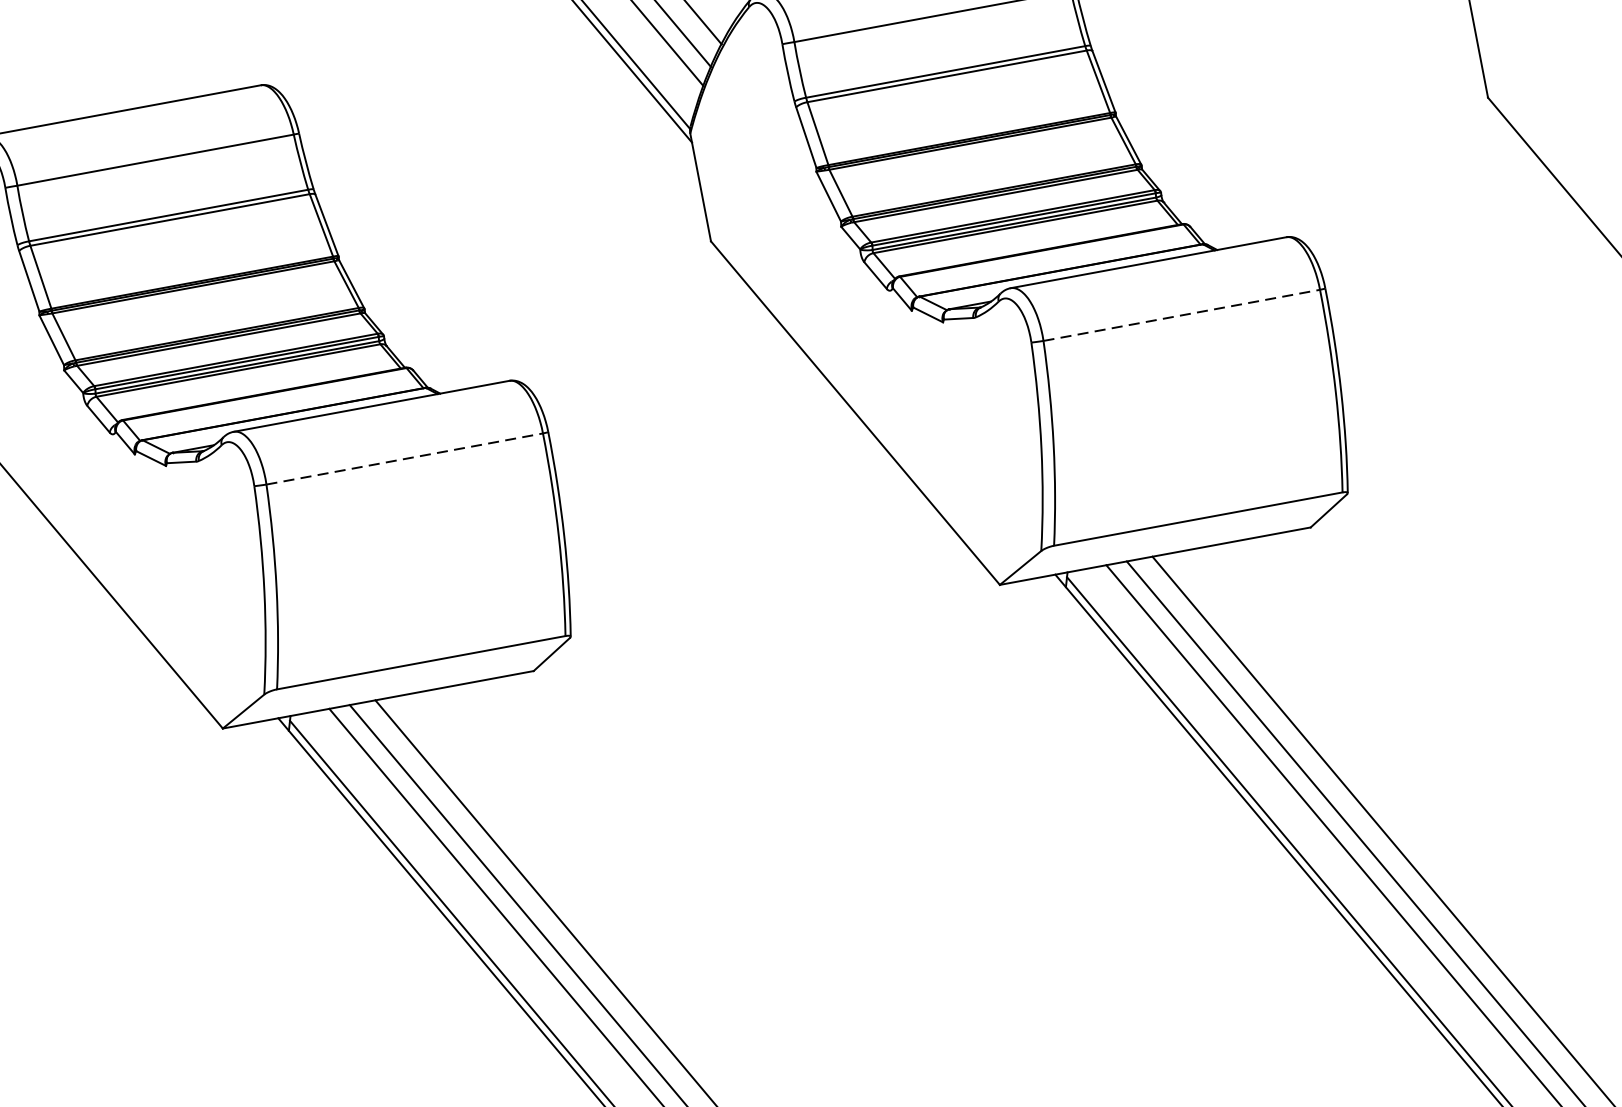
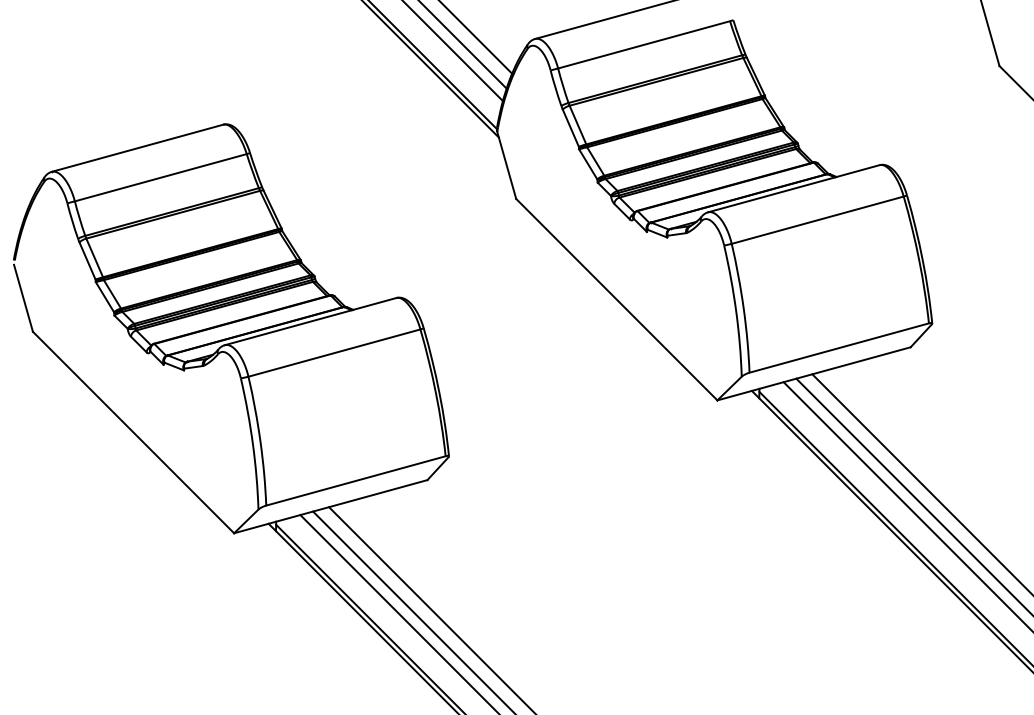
line: (1182, 315) -> (818, 220), dashed -> solid
line: (404, 458) -> (334, 352), dashed -> solid

